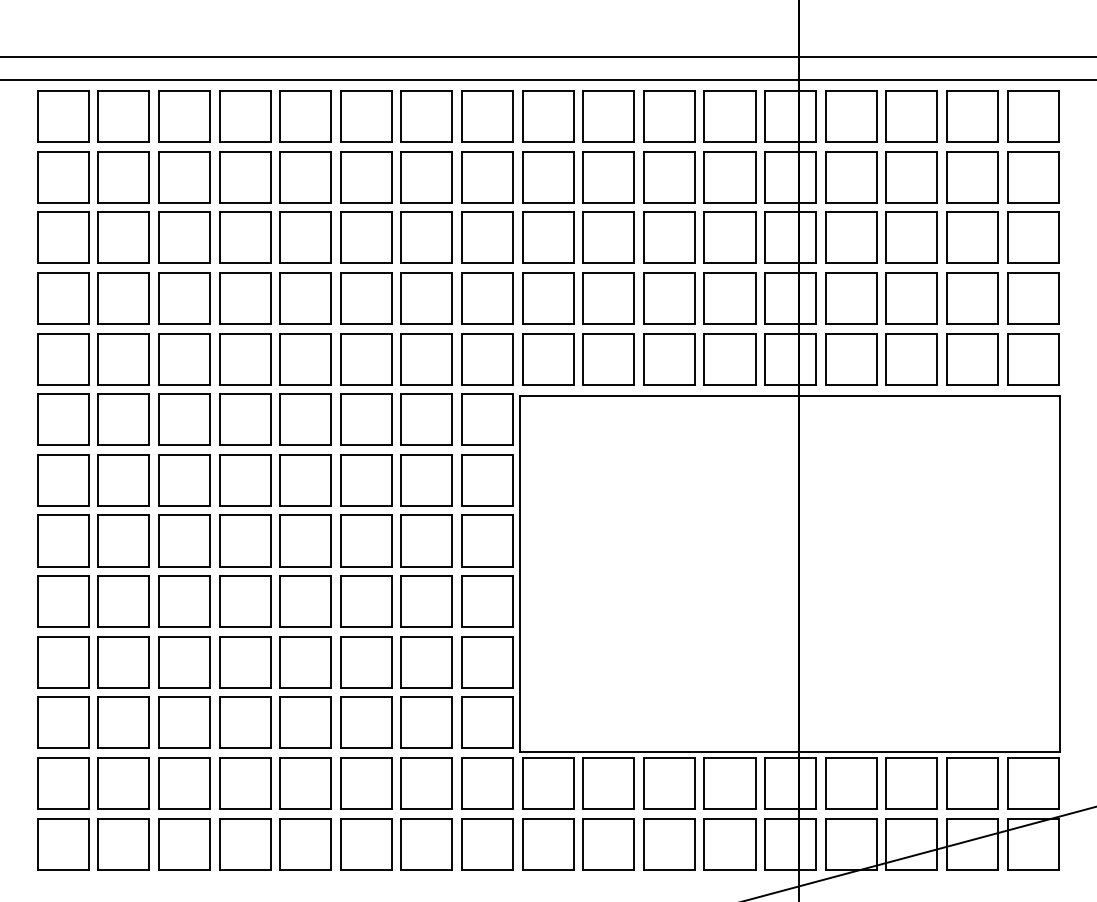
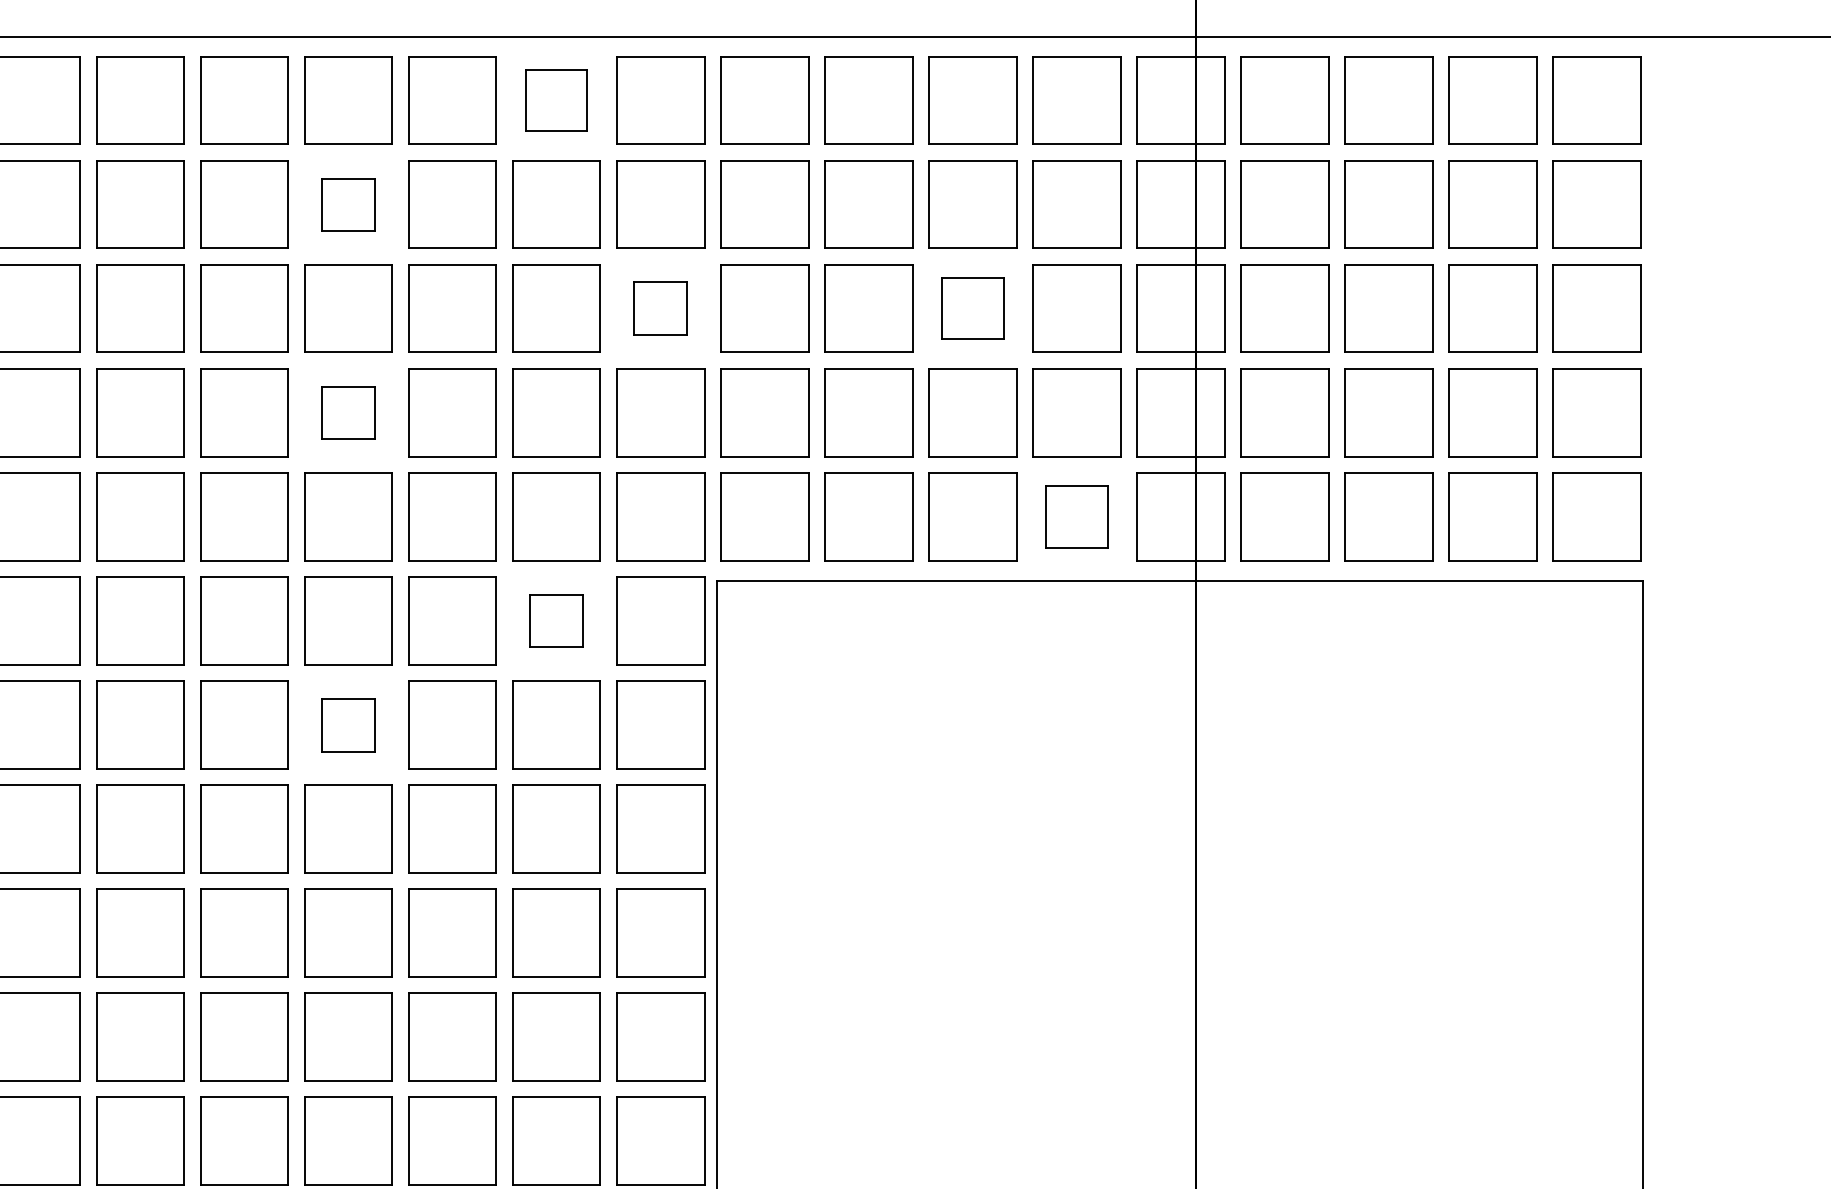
part: (426, 116) -> (555, 100), size x0.7
part: (305, 177) -> (348, 205), size x0.6
part: (487, 237) -> (660, 308), size x0.6
part: (669, 237) -> (972, 308), size x0.7
part: (305, 298) -> (348, 412), size x0.6
part: (729, 359) -> (1075, 517), size x0.7
part: (426, 419) -> (555, 620), size x0.6
part: (305, 480) -> (348, 725), size x0.6

